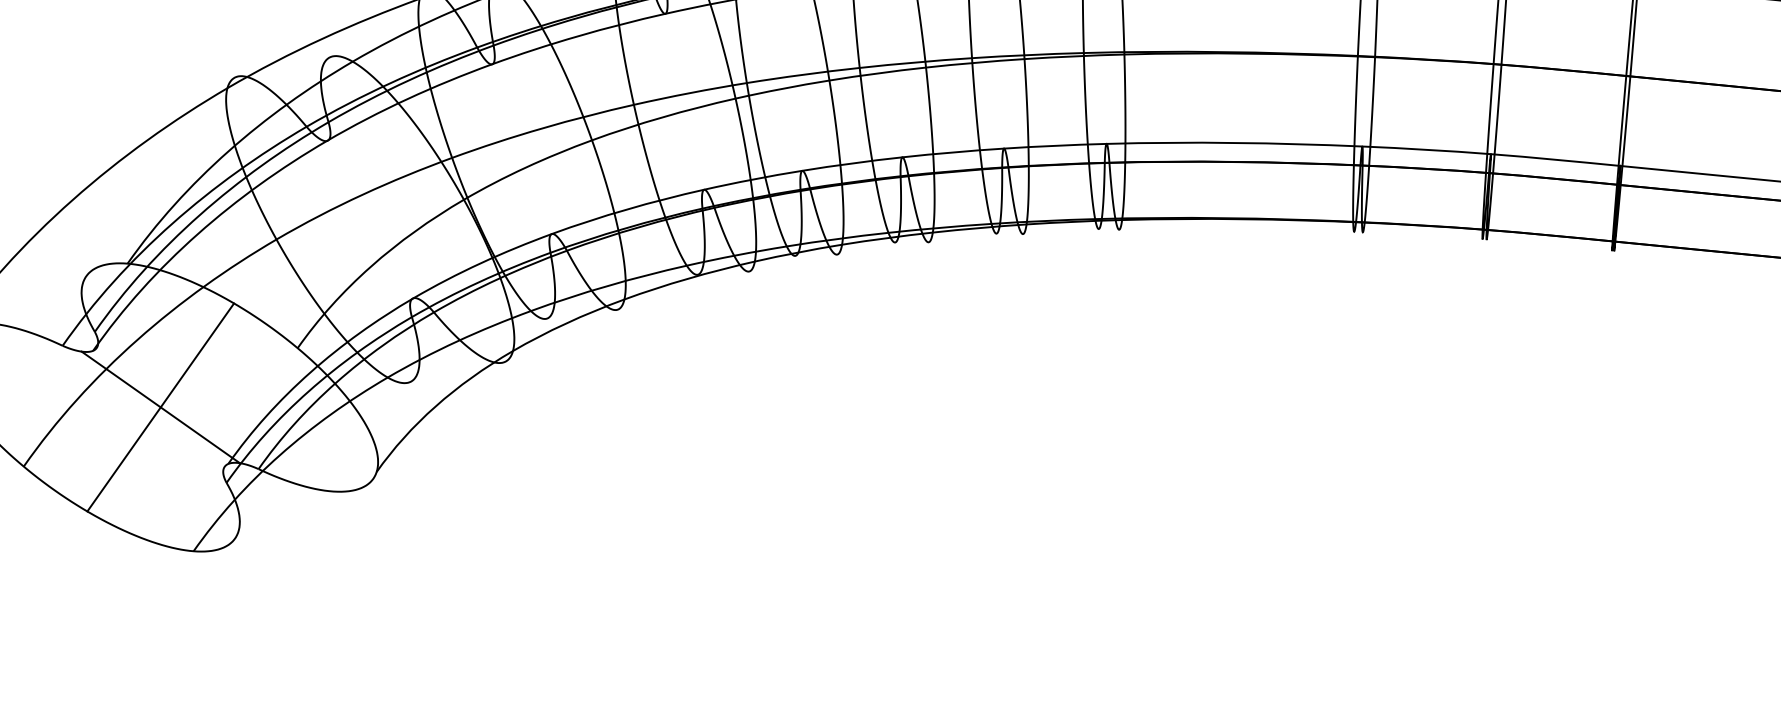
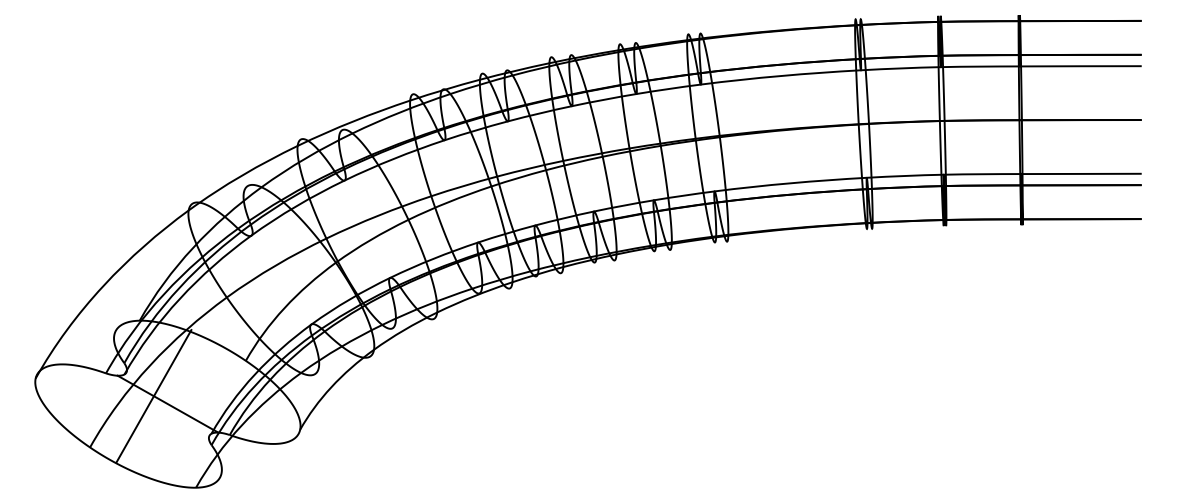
line: (159, 407) -> (153, 396), moved

